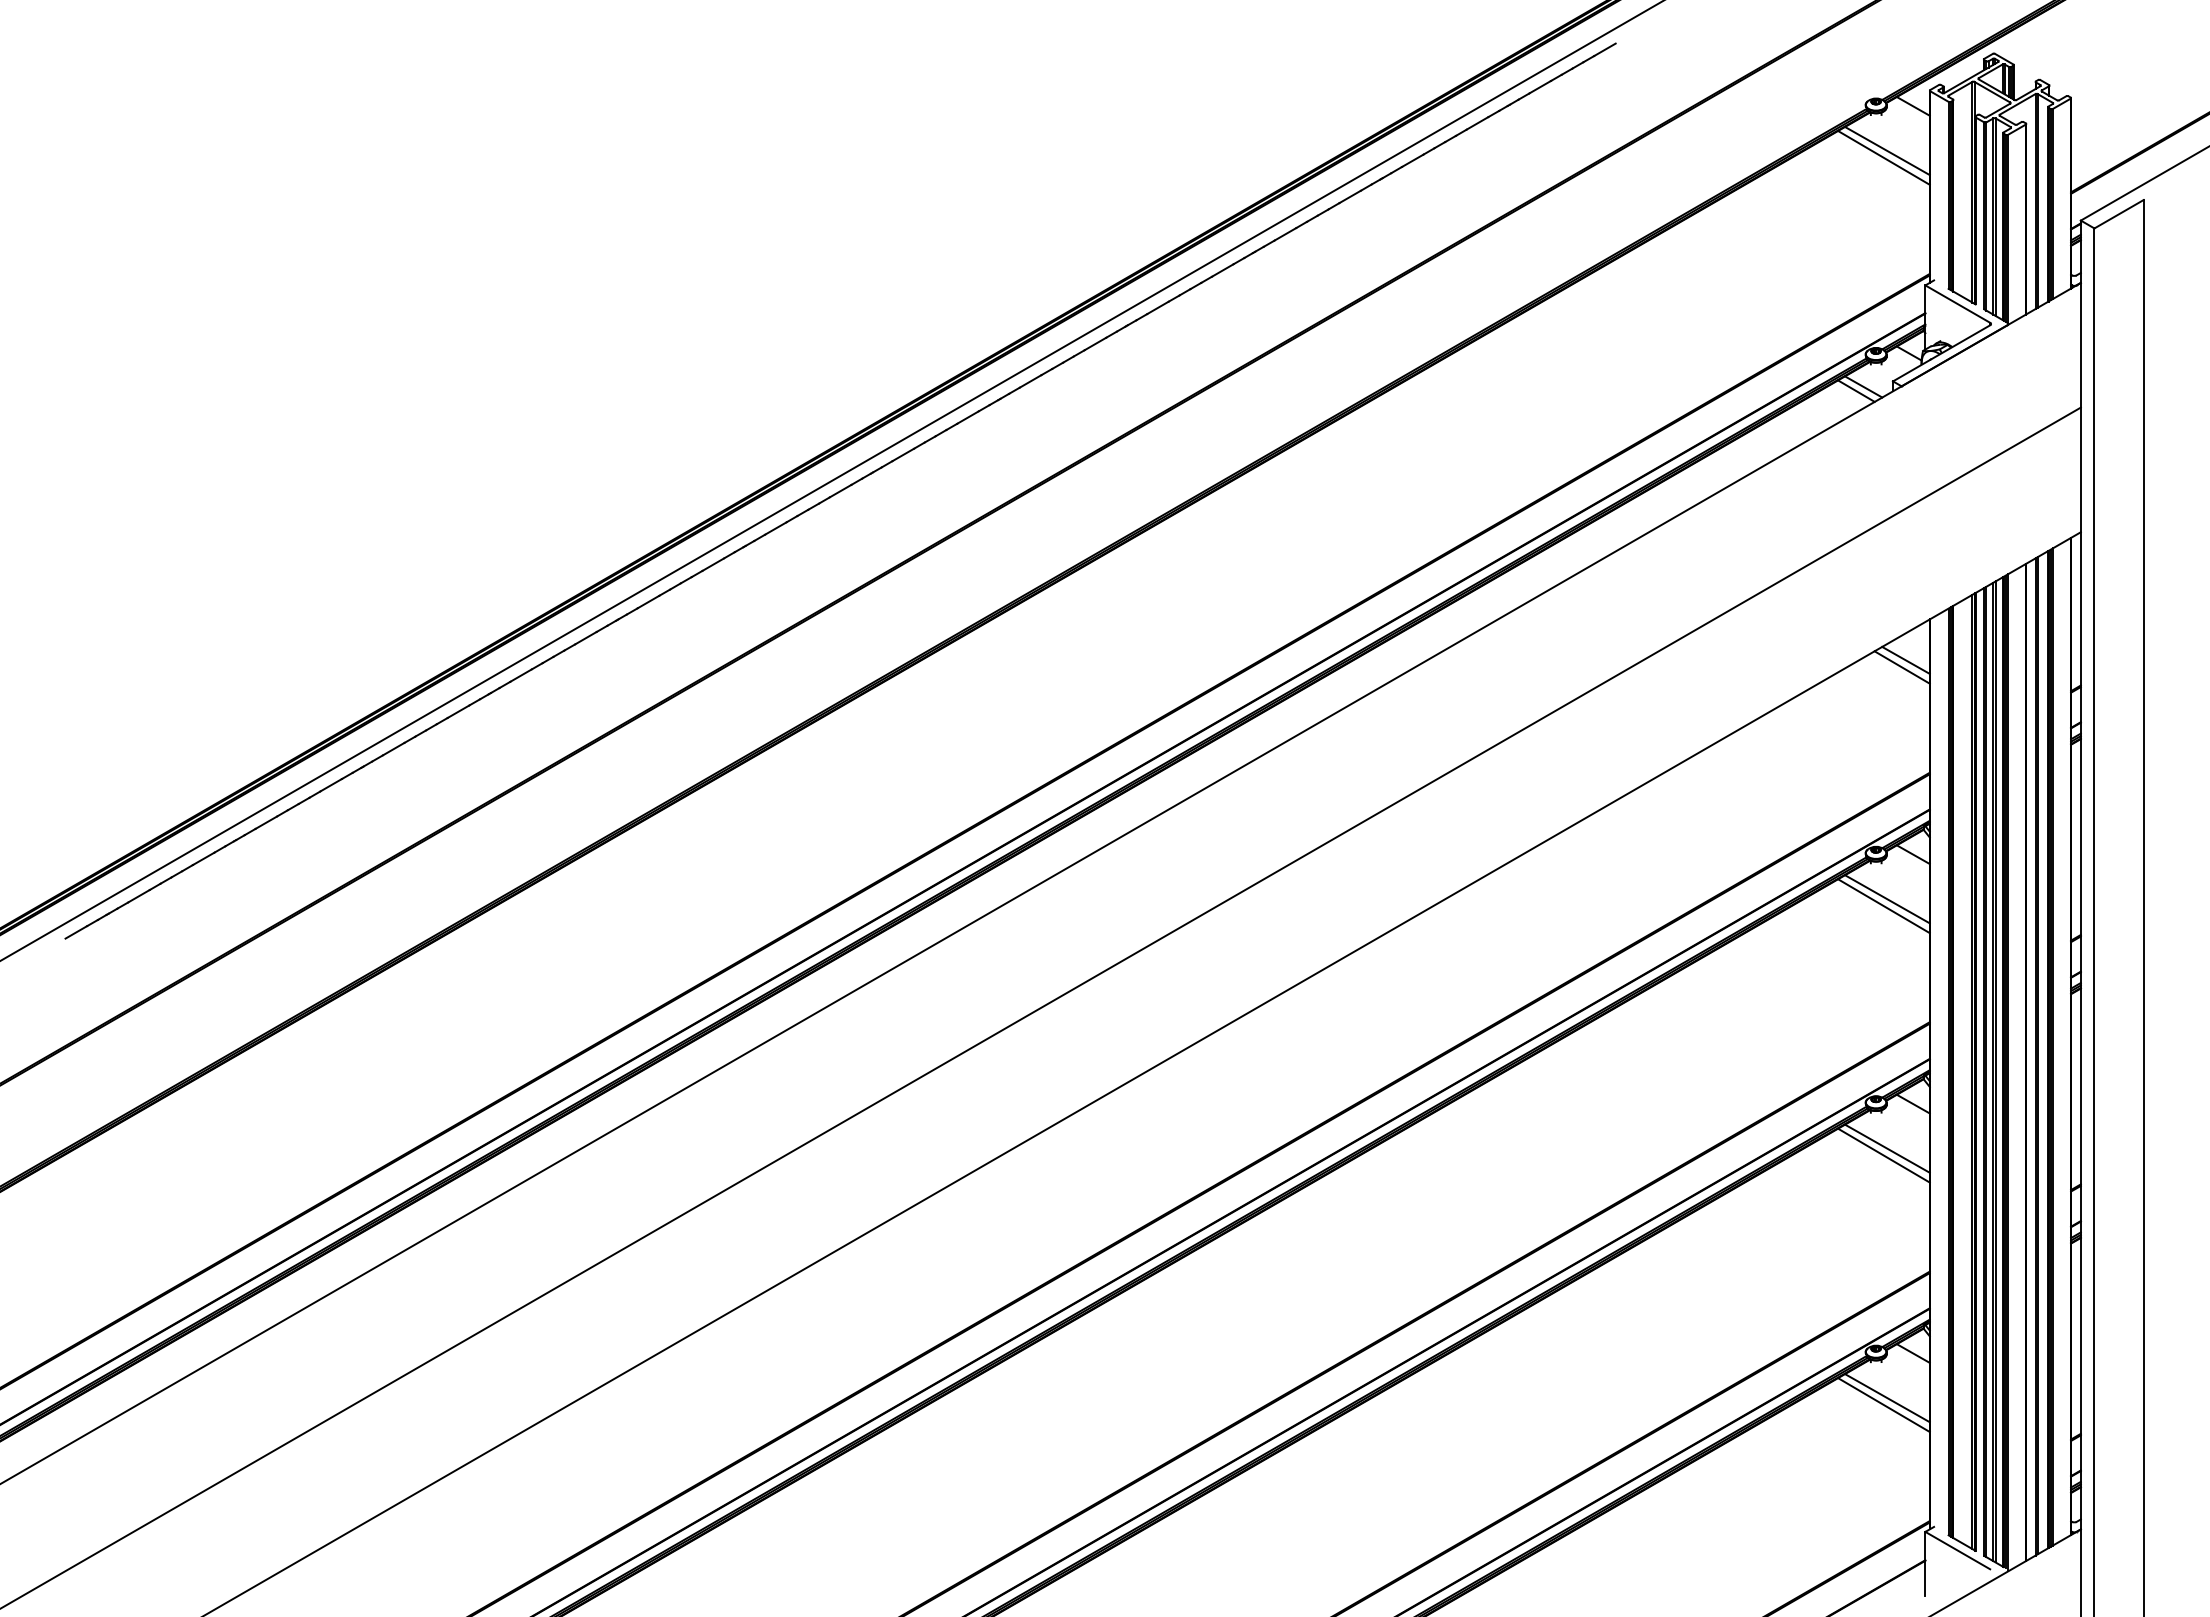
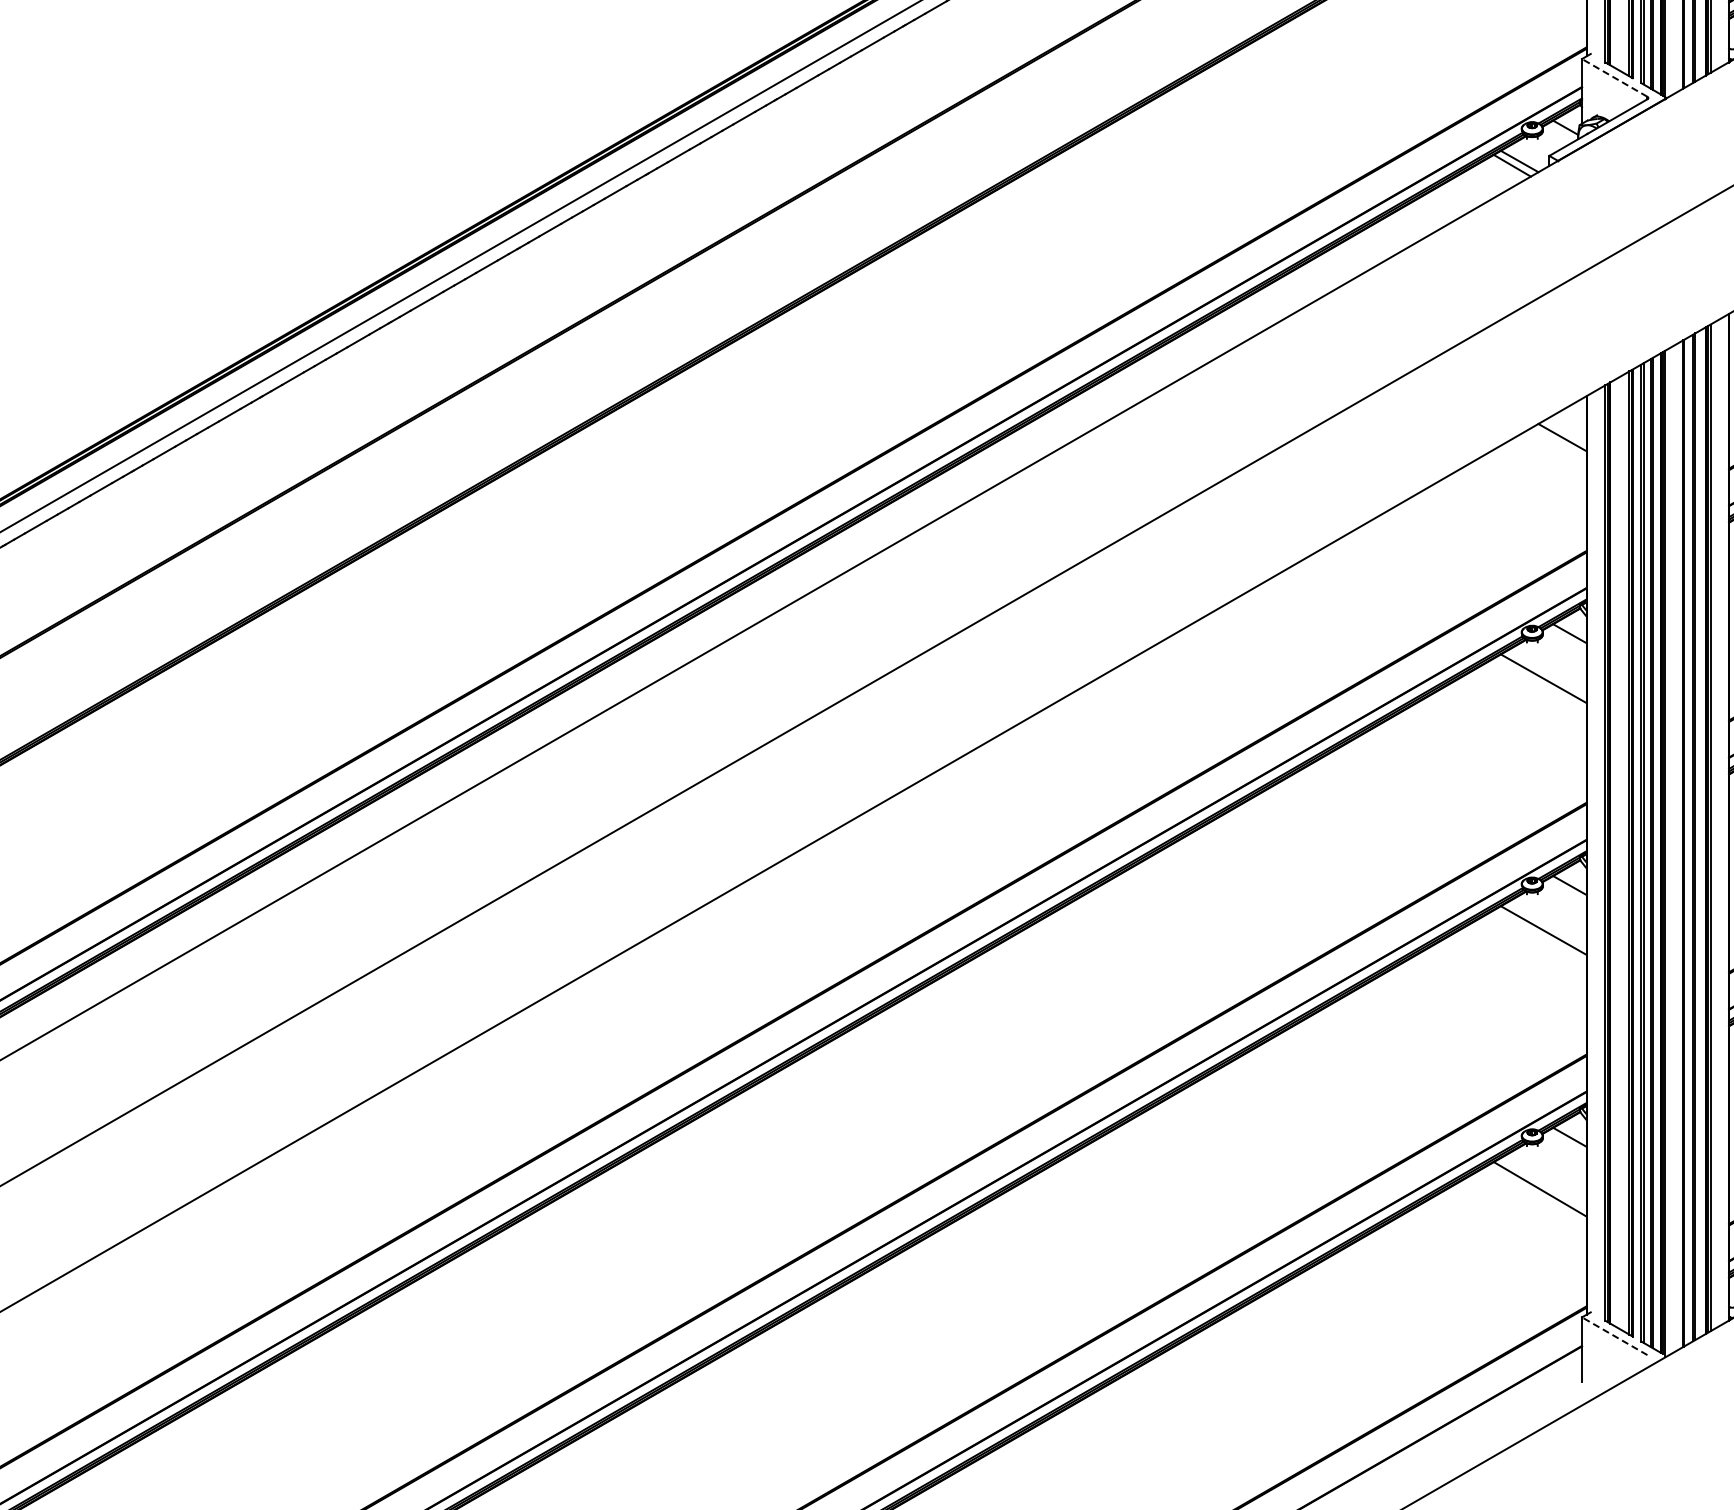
line: (1957, 303) -> (1614, 77), solid -> dashed
line: (1901, 667) -> (1557, 444), removed
line: (1883, 906) -> (1539, 686), removed
line: (1883, 1155) -> (1539, 937), removed
line: (1887, 1398) -> (1543, 1182), removed
line: (1957, 1550) -> (1614, 1336), solid -> dashed

